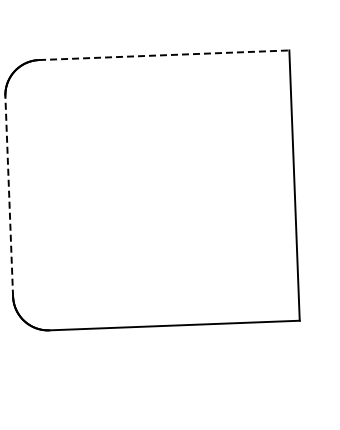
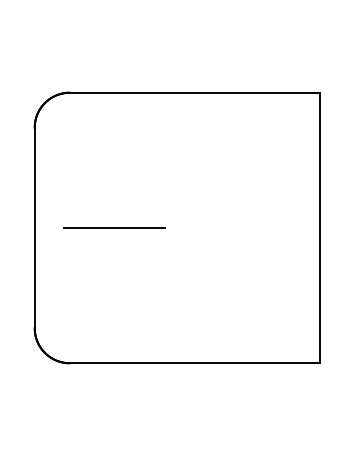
line: (164, 54) -> (195, 92), dashed -> solid
line: (88, 192) -> (114, 227), added
line: (8, 196) -> (34, 227), dashed -> solid

